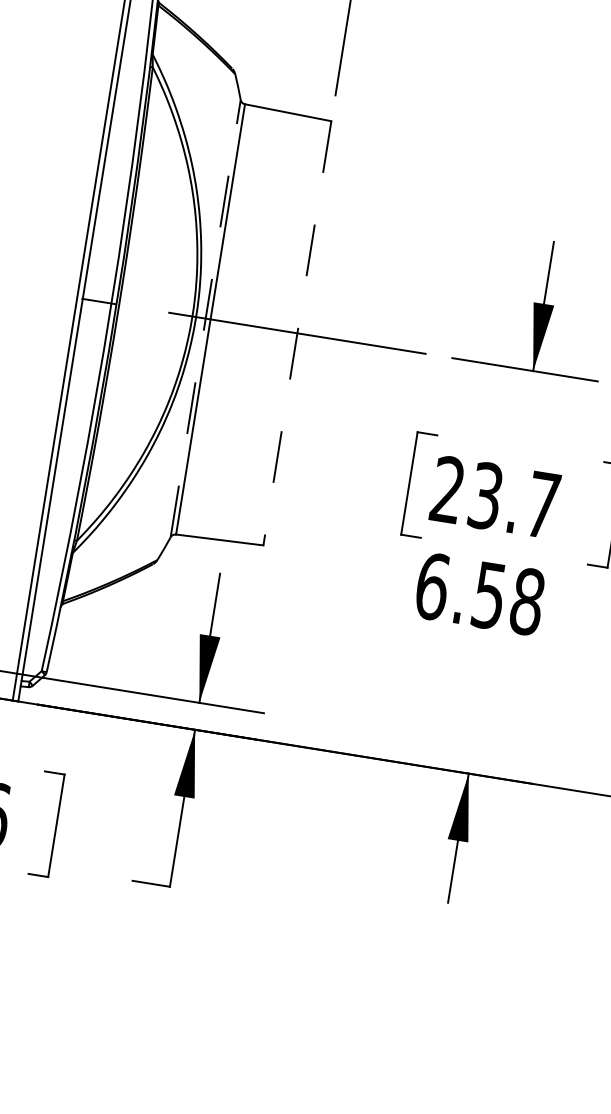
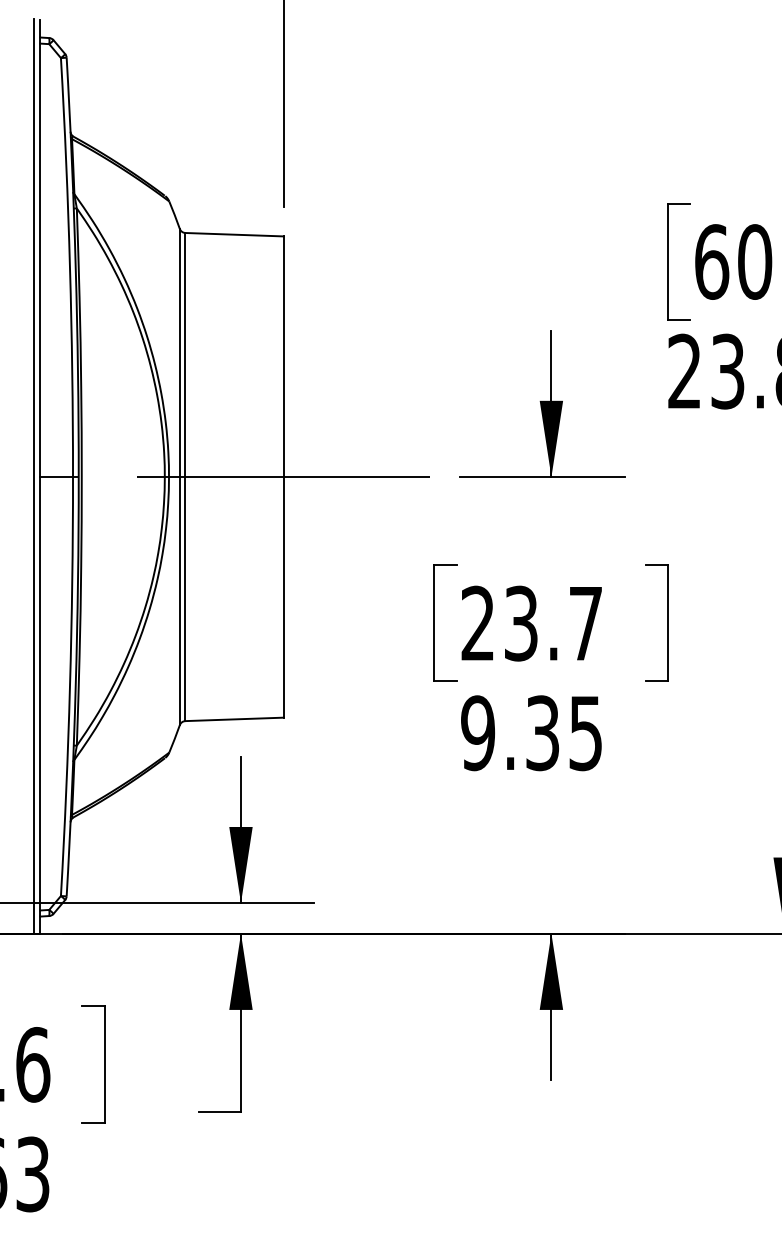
line: (205, 318) -> (179, 476), dashed -> solid
line: (296, 333) -> (283, 477), dashed -> solid
text: (479, 594) -> (531, 733), 6.58 -> 9.35

